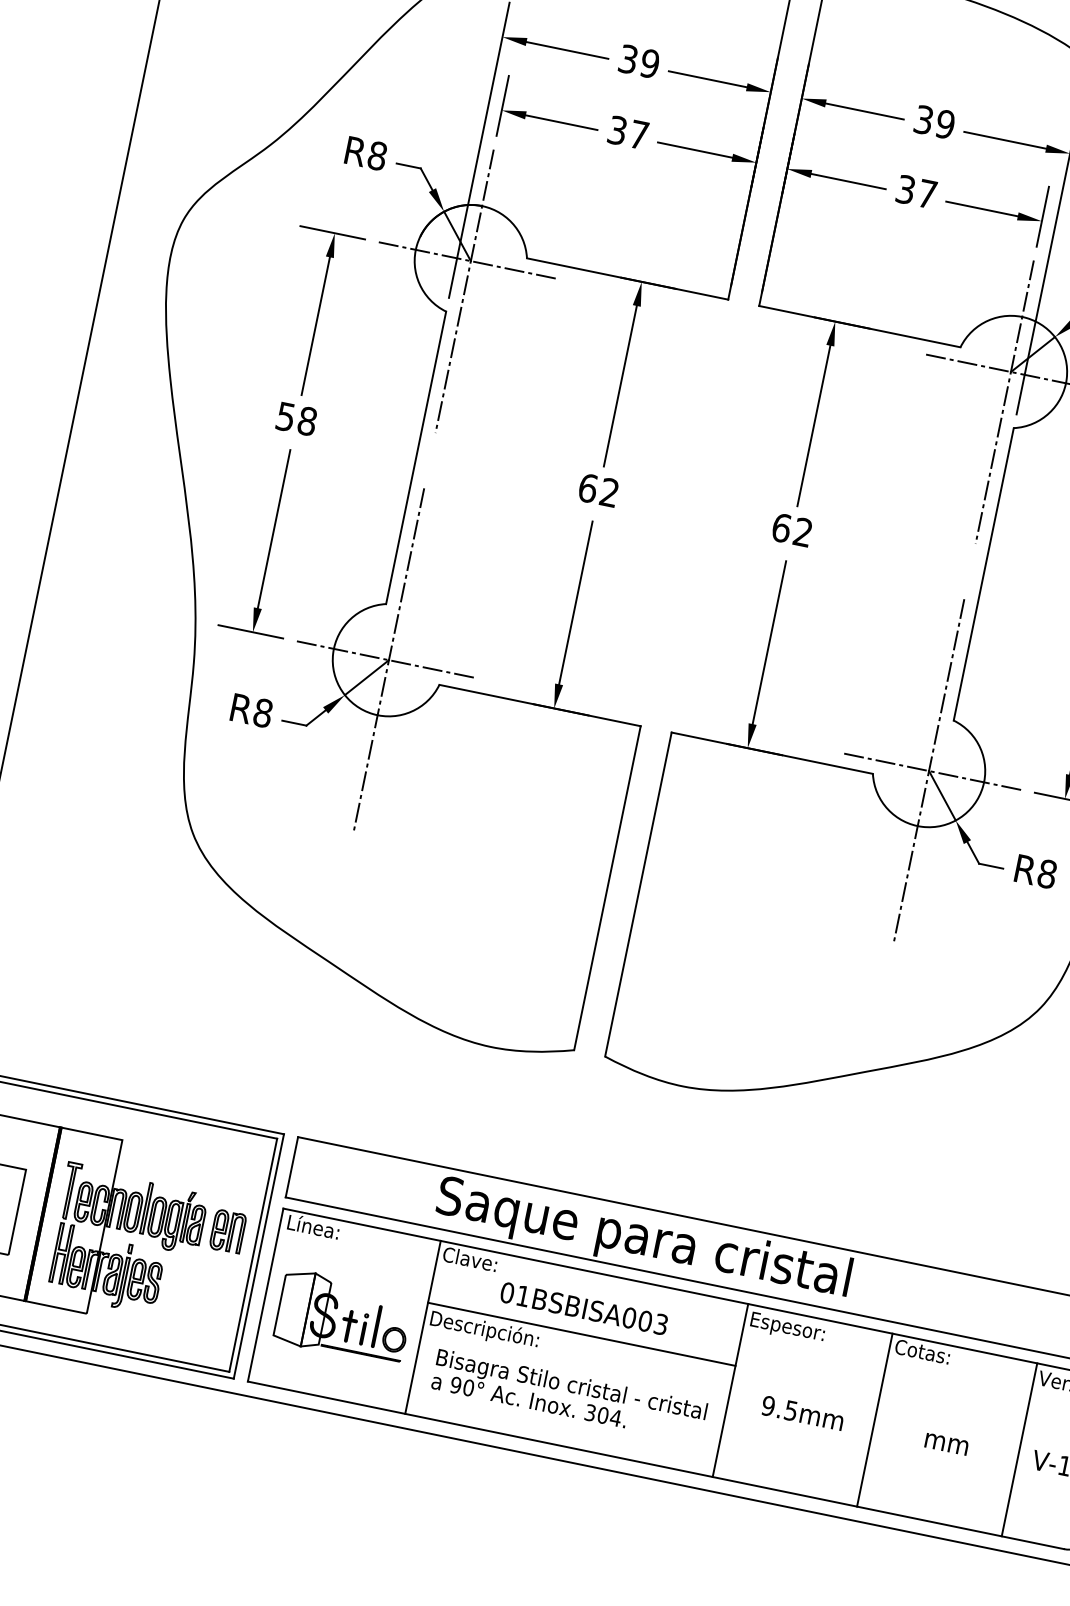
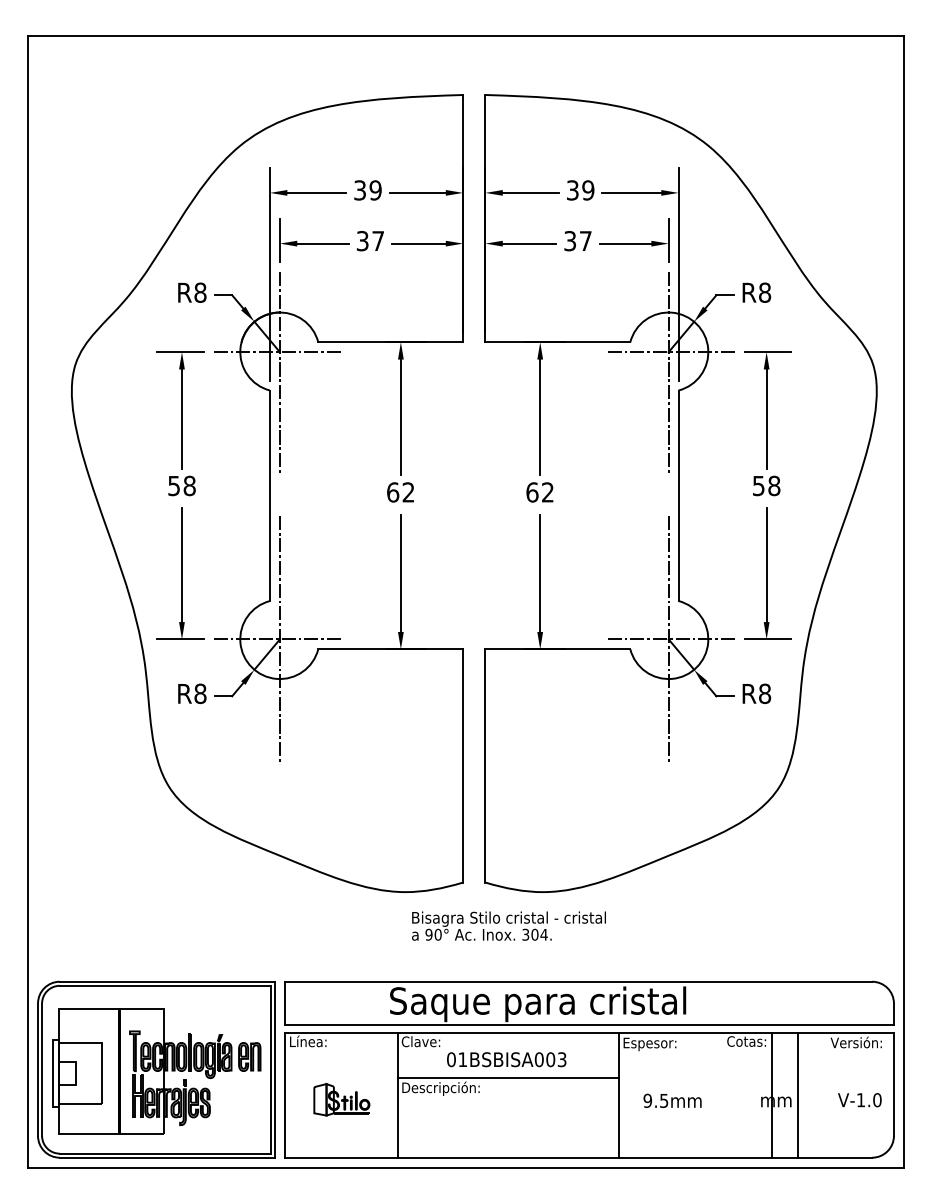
part: (343, 1316) -> (341, 1099), size x0.6
text: (569, 1395) -> (508, 925), moved
line: (875, 1420) -> (772, 1095), moved
line: (1019, 1449) -> (798, 1095), moved

